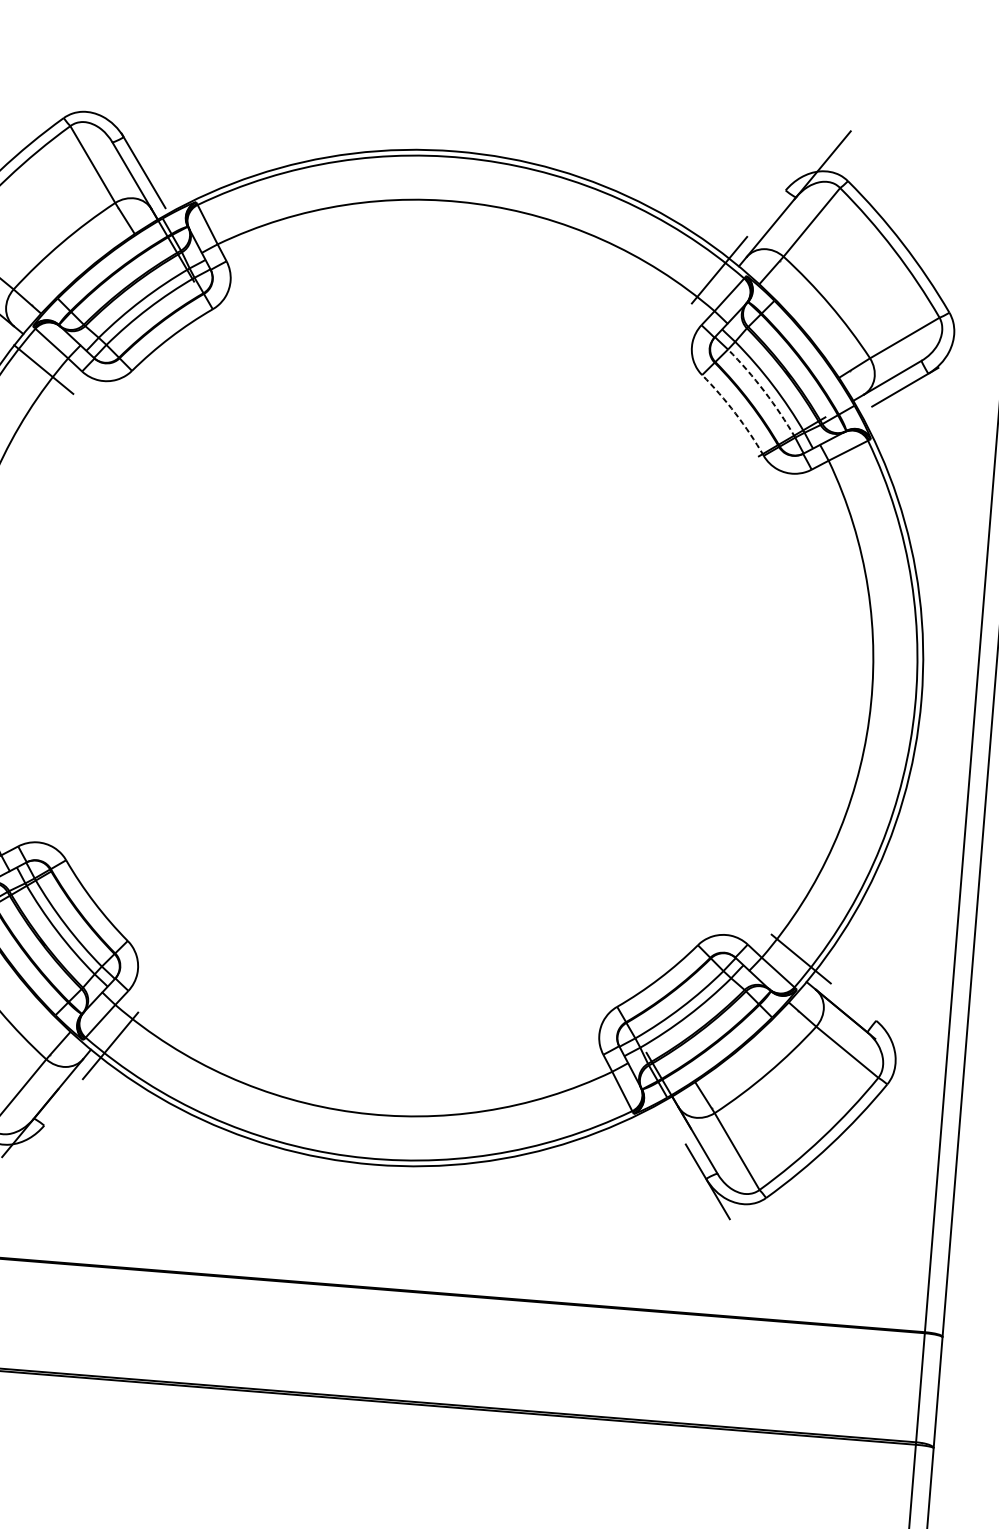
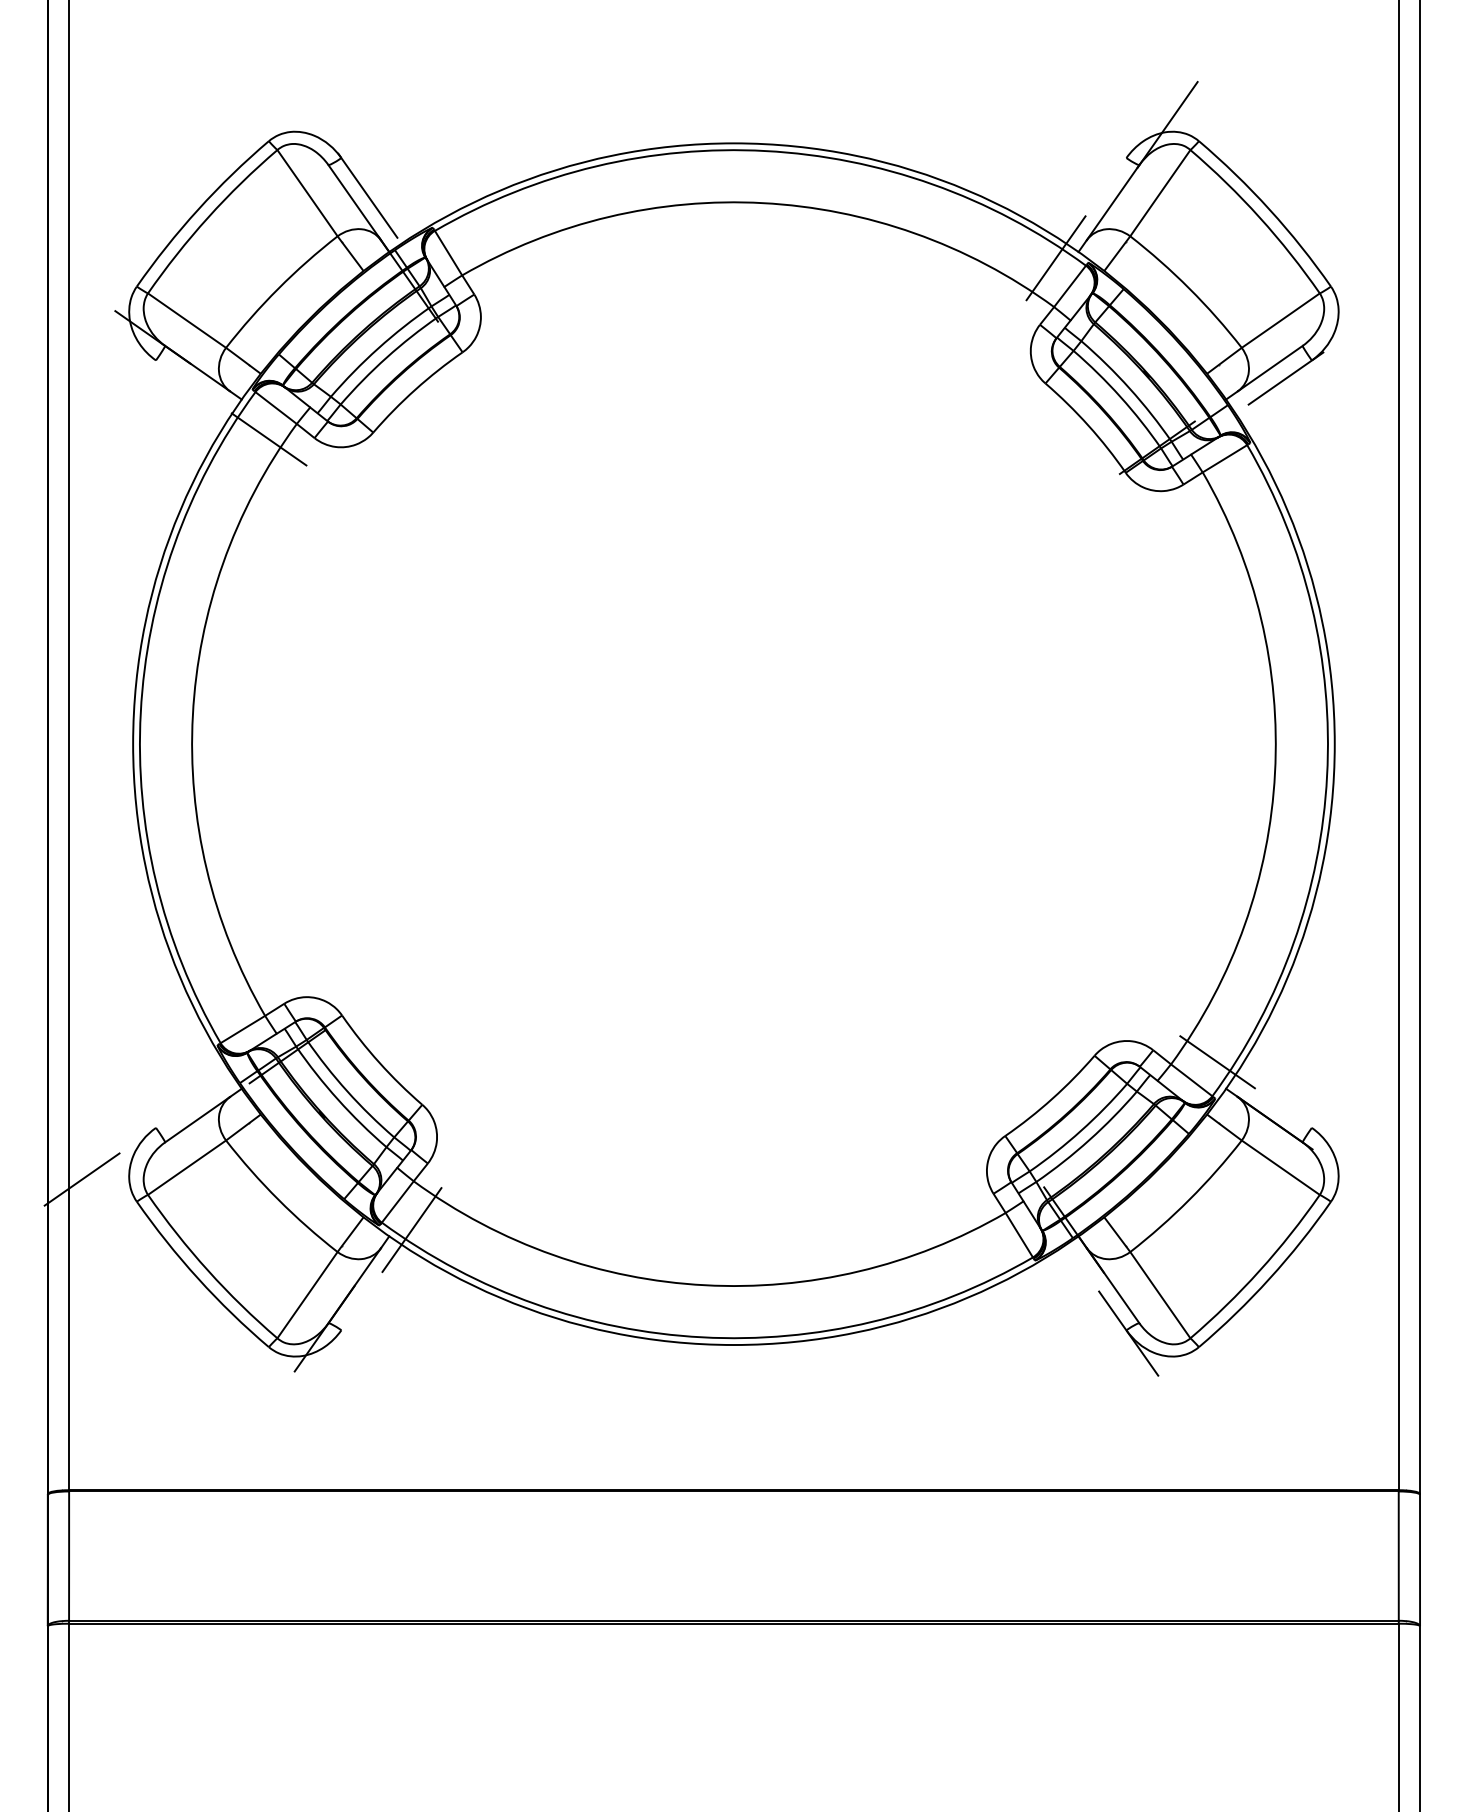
arc: (764, 391) -> (1120, 396), dashed -> solid
arc: (735, 413) -> (1088, 425), dashed -> solid

